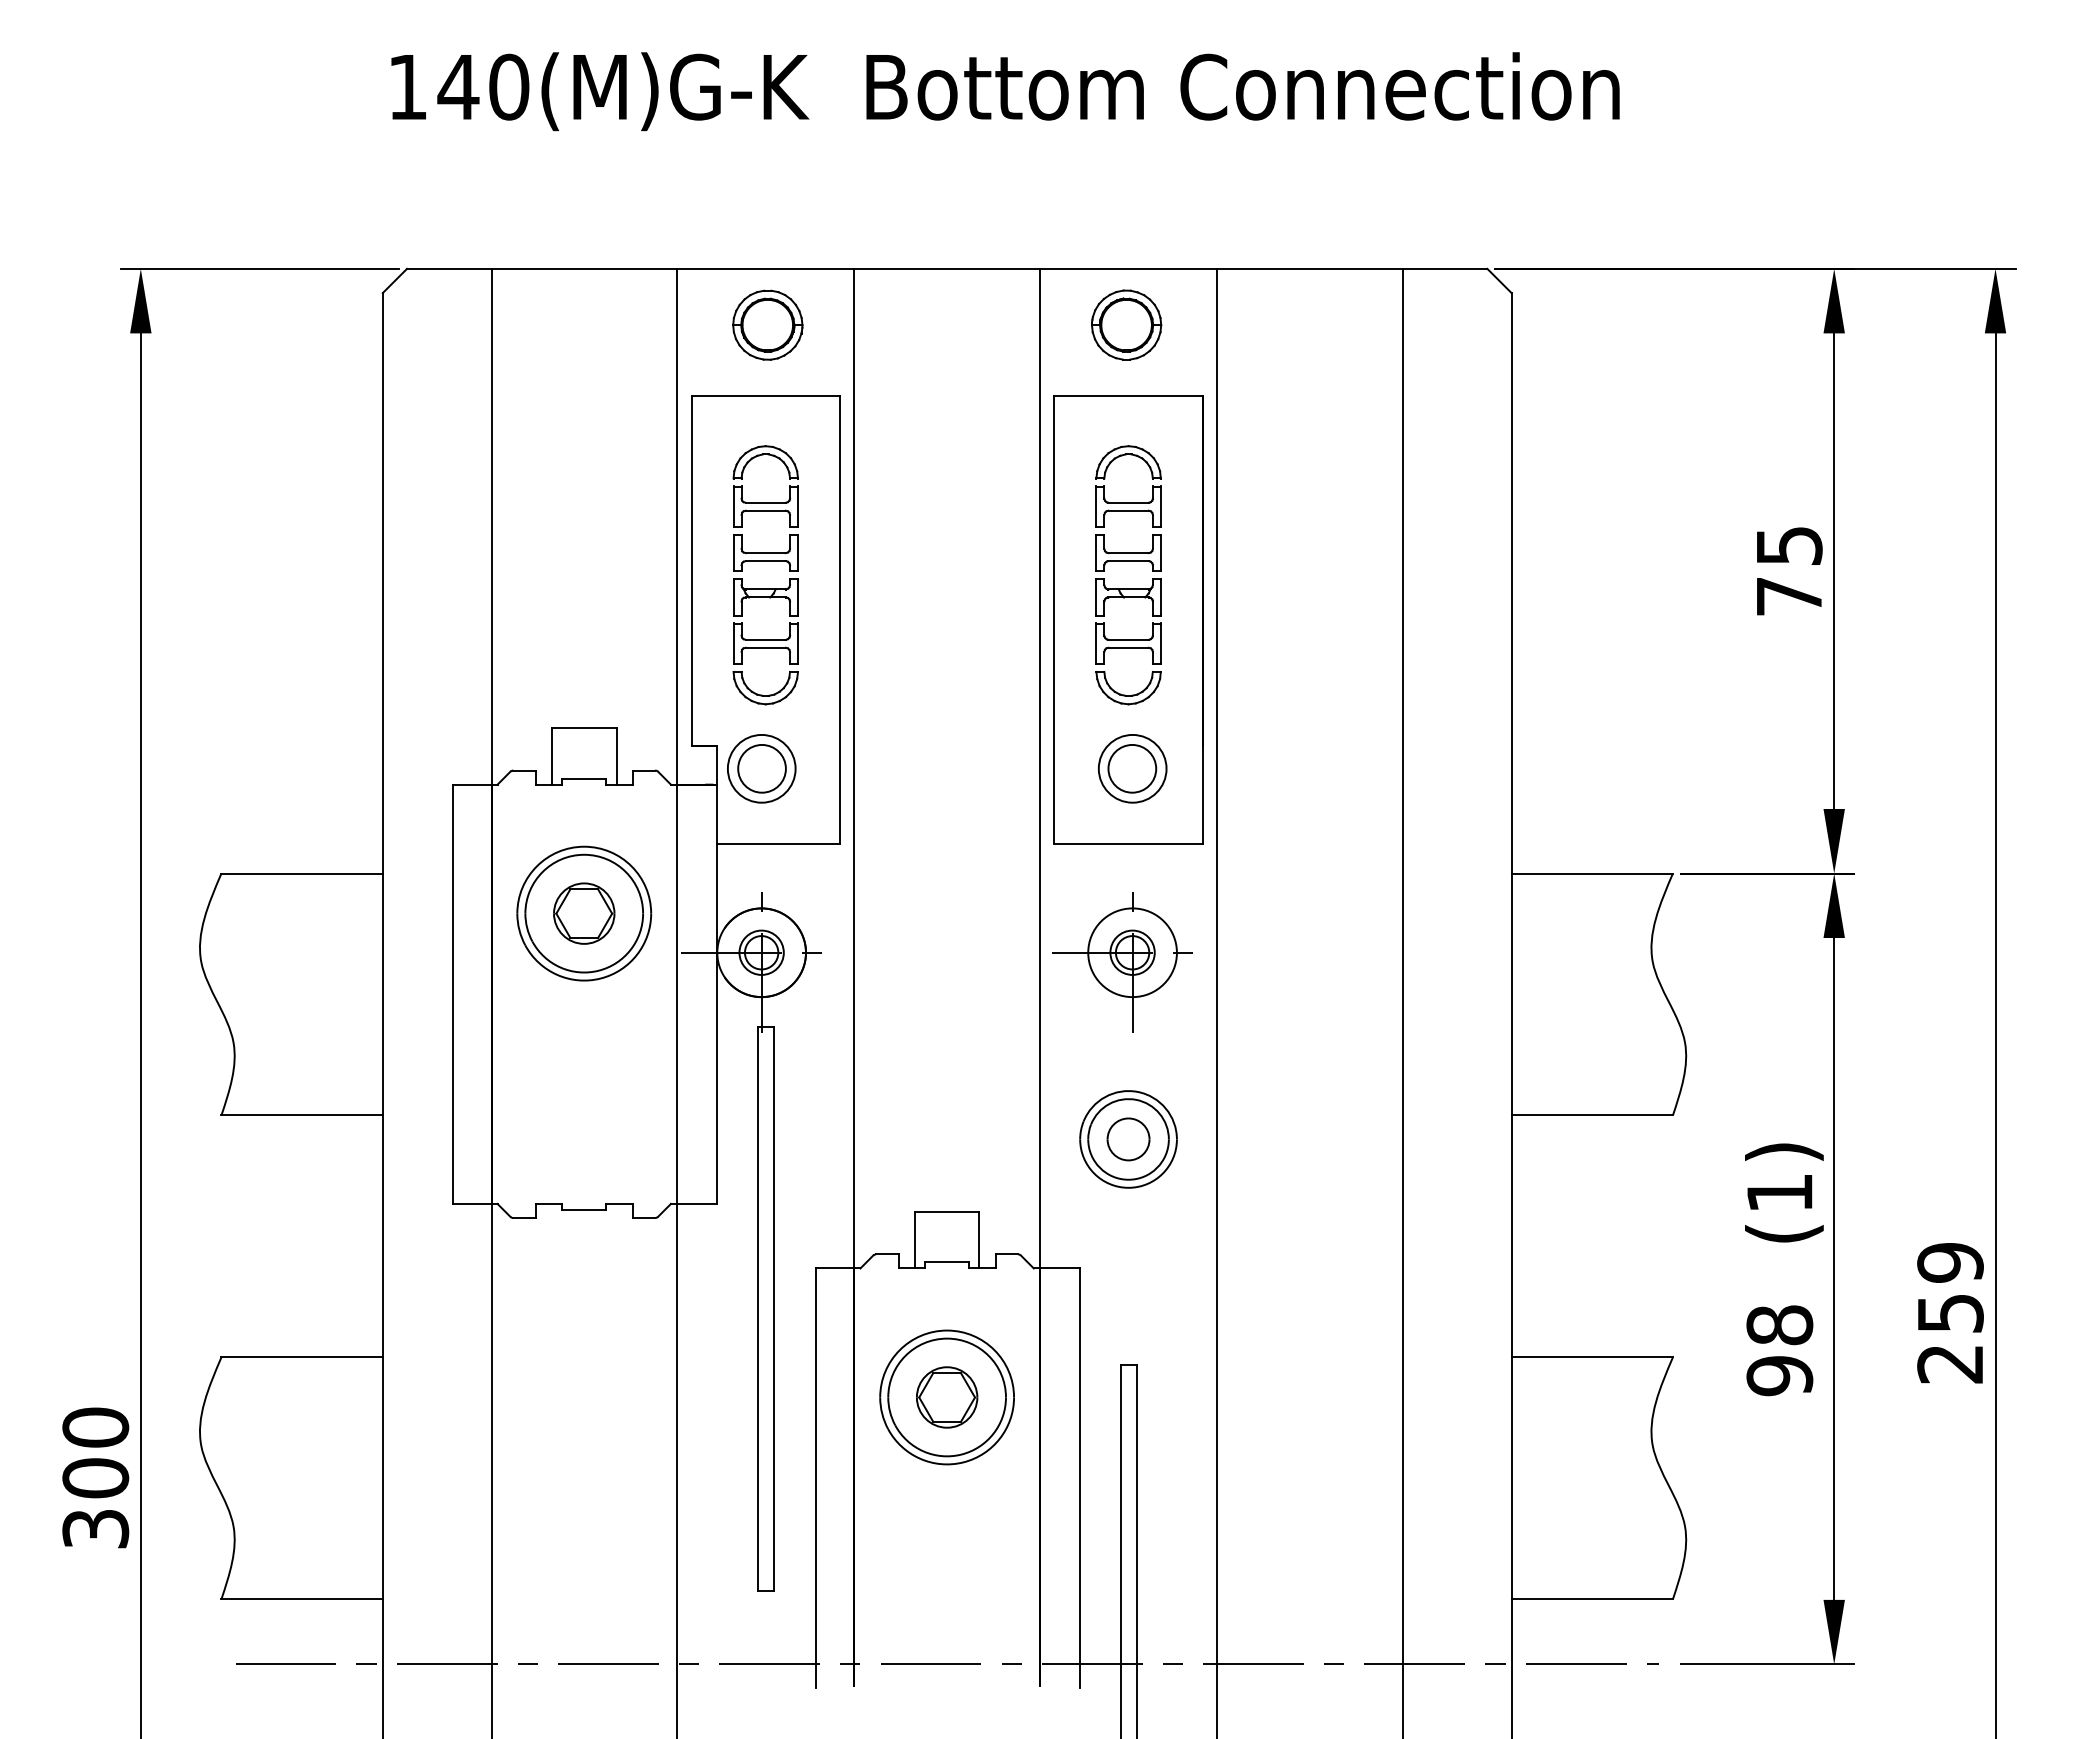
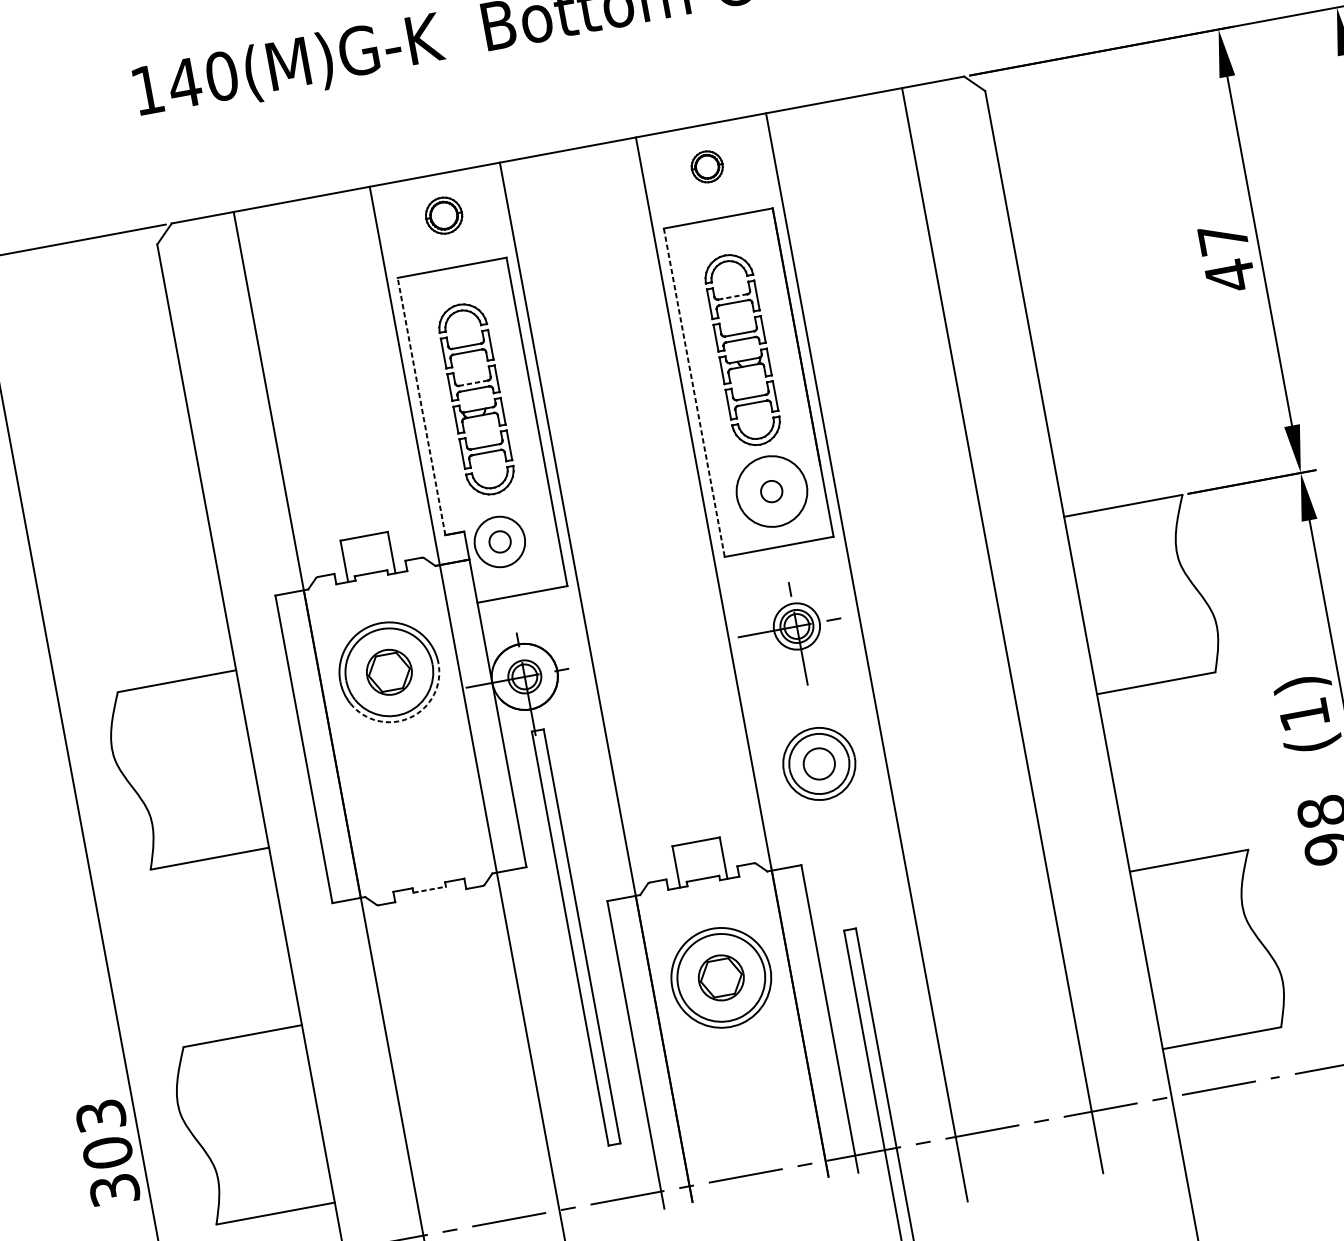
part: (767, 324) -> (443, 215), size x0.7
part: (1126, 324) -> (707, 166), size x0.6
line: (1128, 502) -> (732, 296), solid -> dashed
line: (766, 553) -> (474, 383), solid -> dashed
line: (691, 570) -> (421, 406), solid -> dashed
text: (1789, 572) -> (1227, 258), 75 -> 47
line: (1054, 619) -> (694, 392), solid -> dashed
circle: (761, 768) -> (499, 541), size x0.6
circle: (1132, 768) -> (771, 491), size x0.6
circle: (1132, 768) -> (771, 491), size x1.4
circle: (1132, 952) -> (796, 626), size x0.7
arc: (600, 978) -> (410, 717), solid -> dashed
line: (584, 1210) -> (429, 890), solid -> dashed
text: (95, 1427) -> (100, 1115), 300 -> 303

